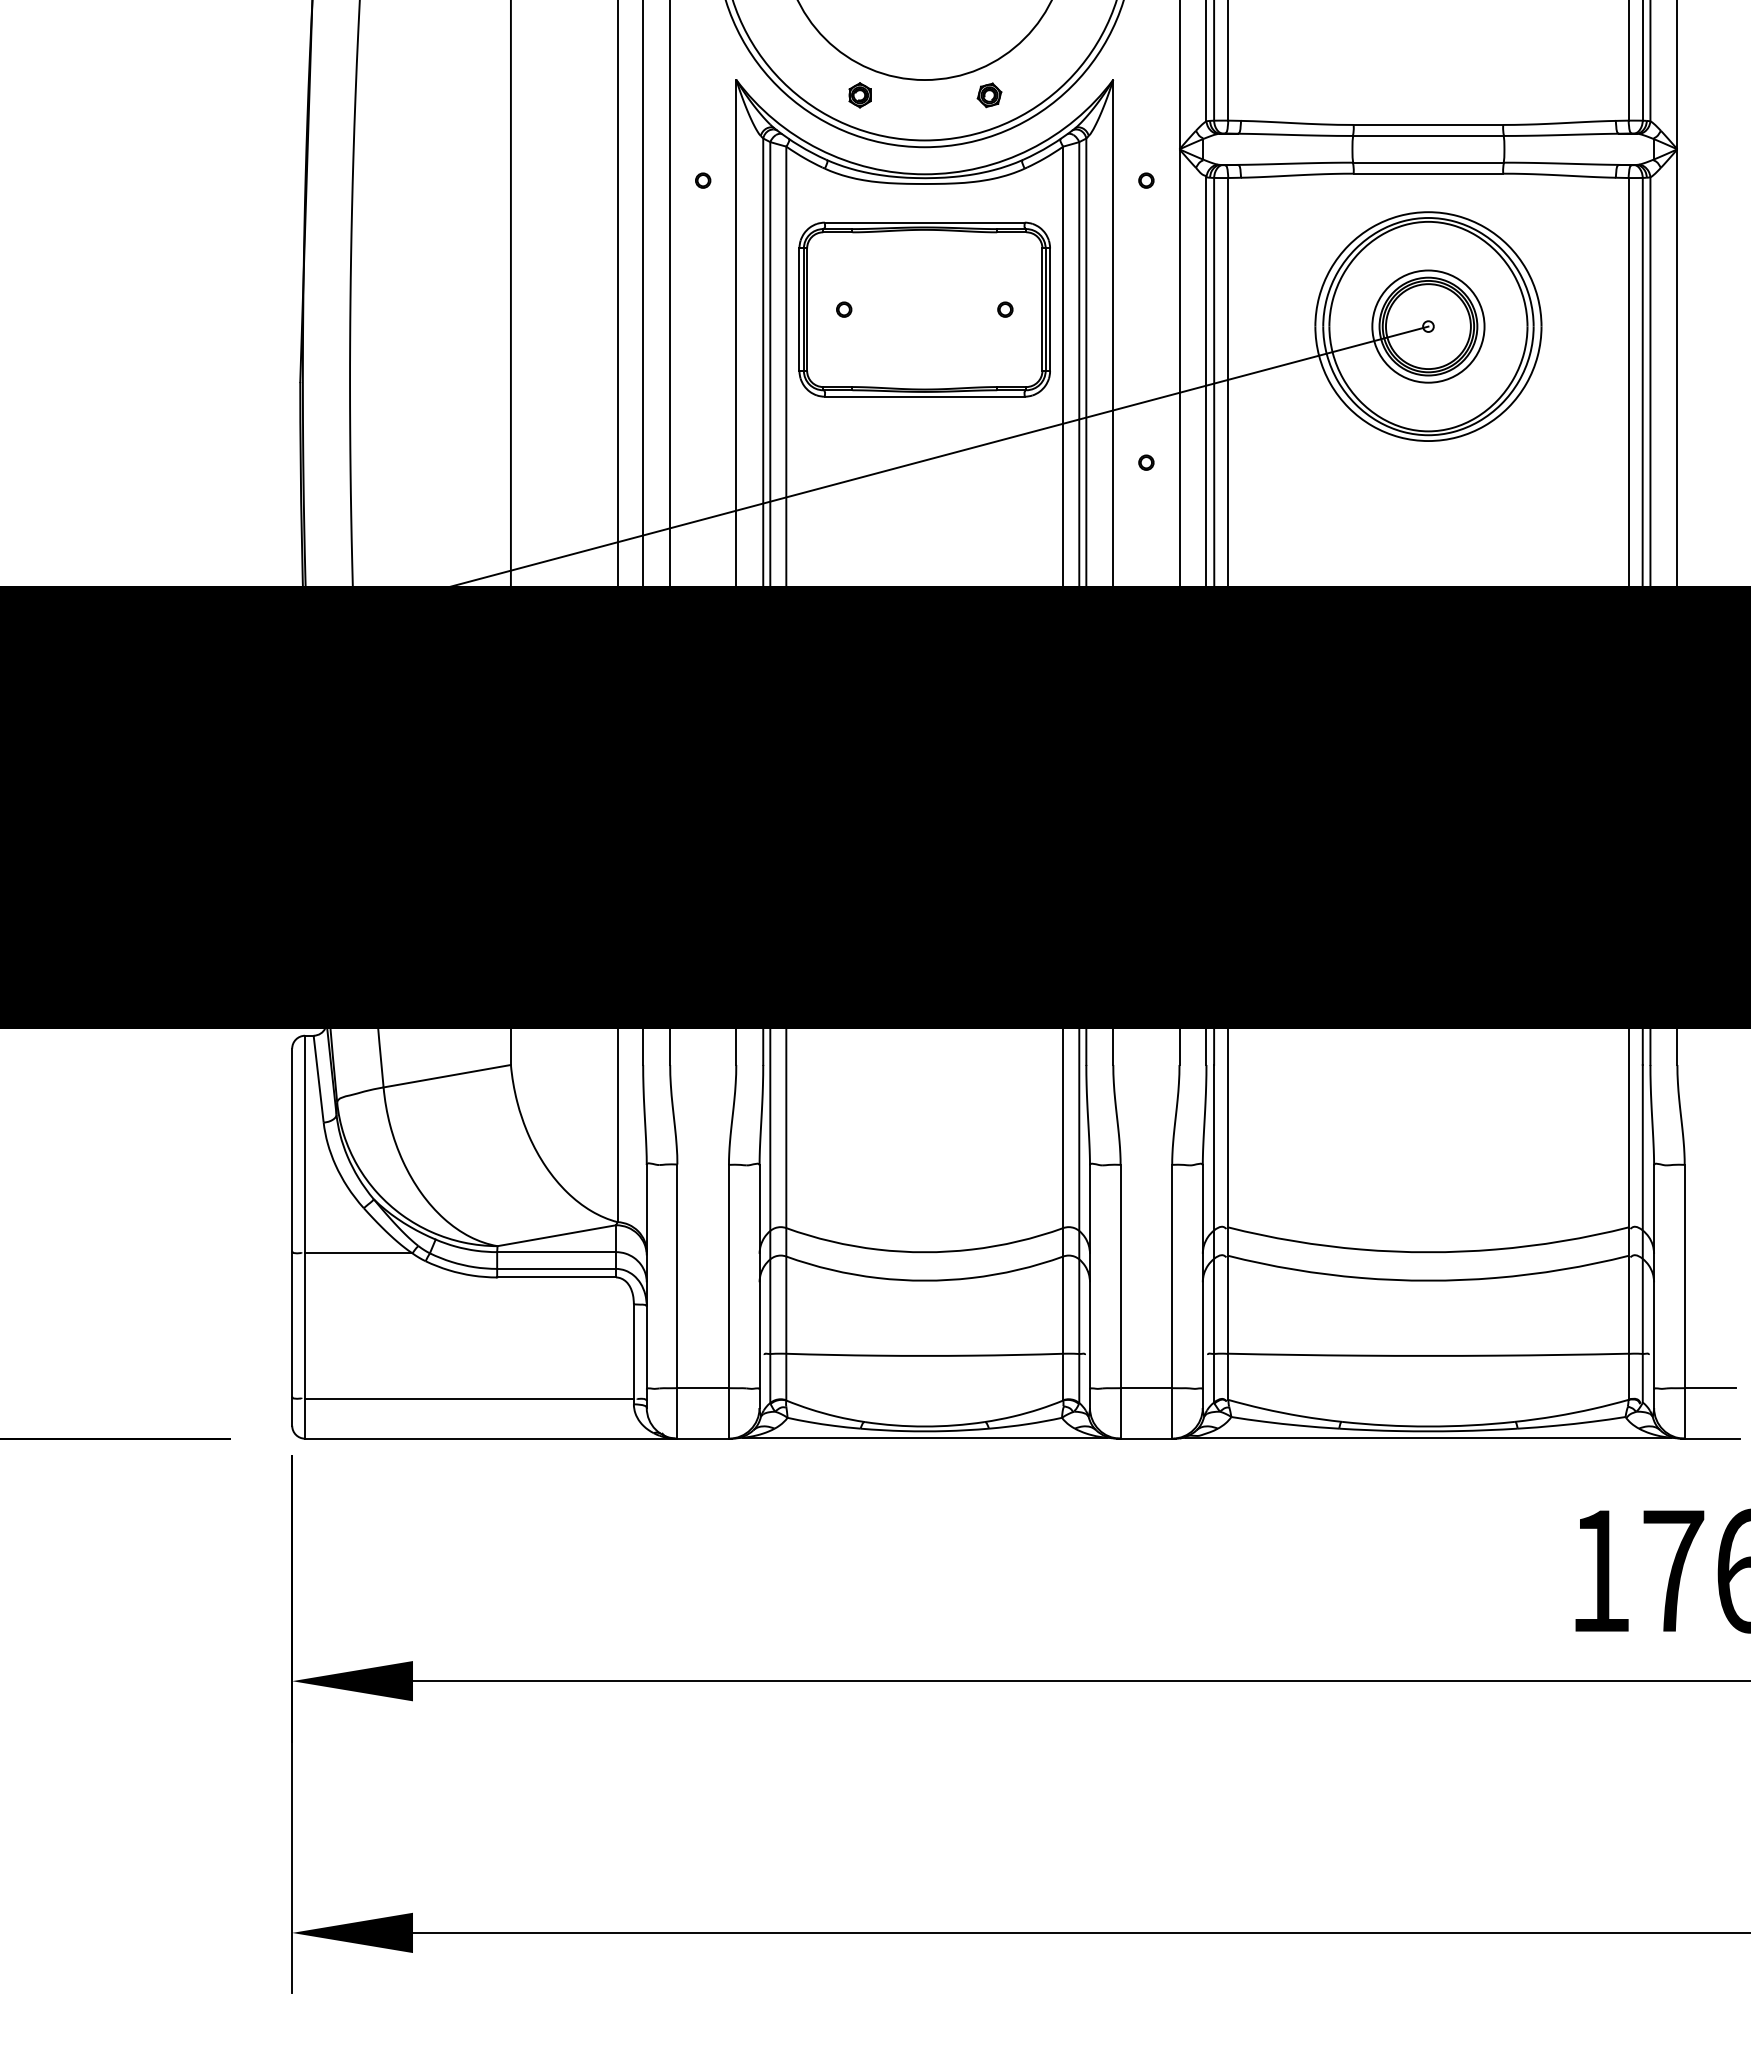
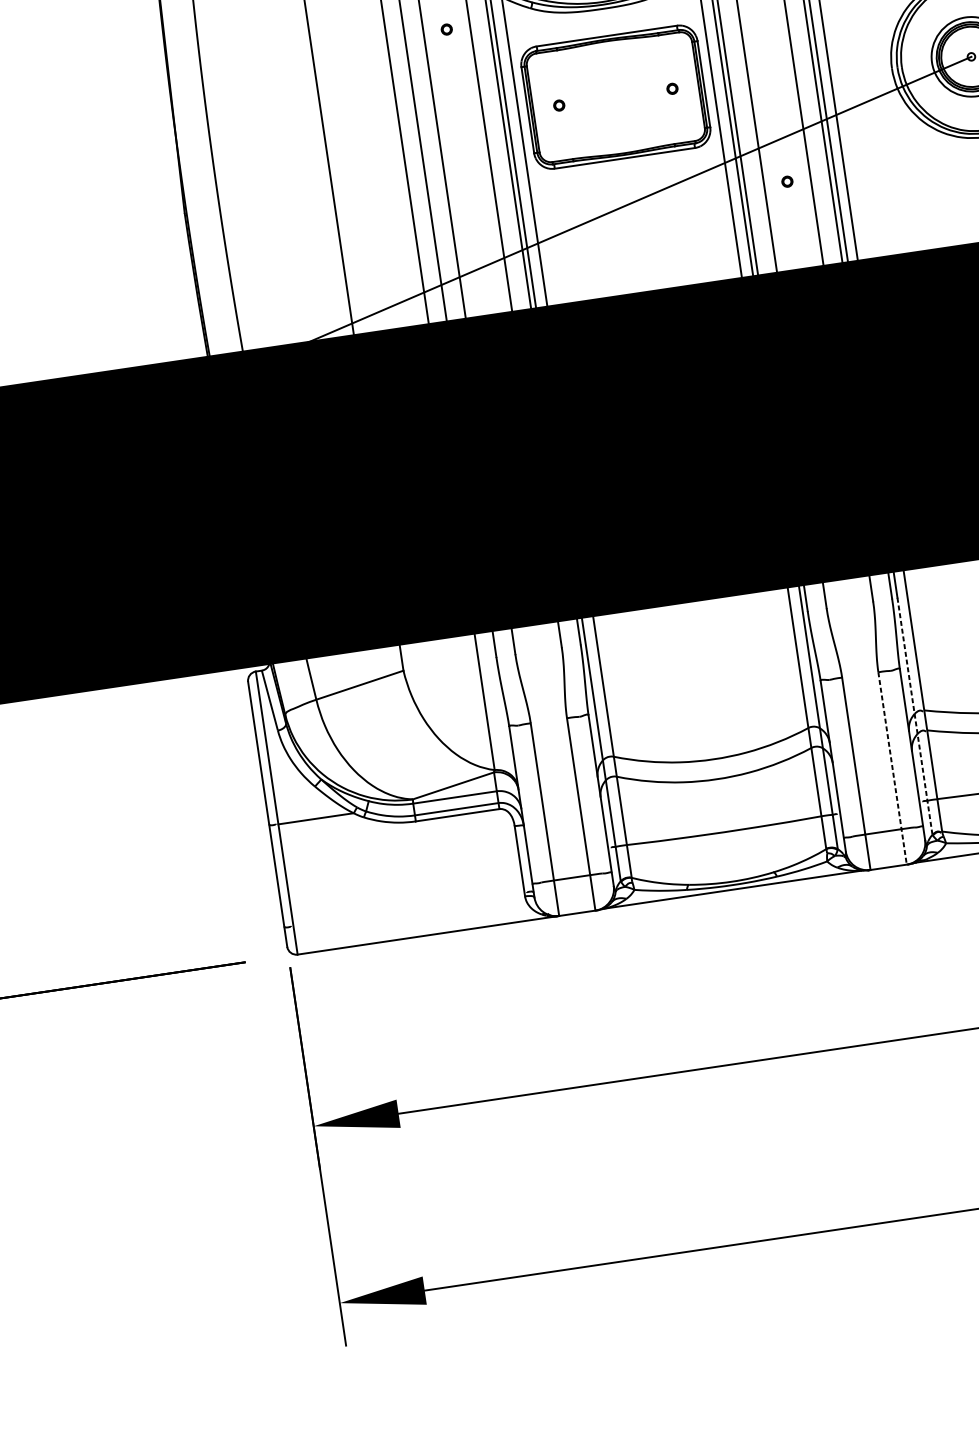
line: (1214, 1233) -> (915, 716), solid -> dashed
line: (1172, 1301) -> (892, 768), solid -> dashed
line: (469, 1398) -> (408, 909), removed

